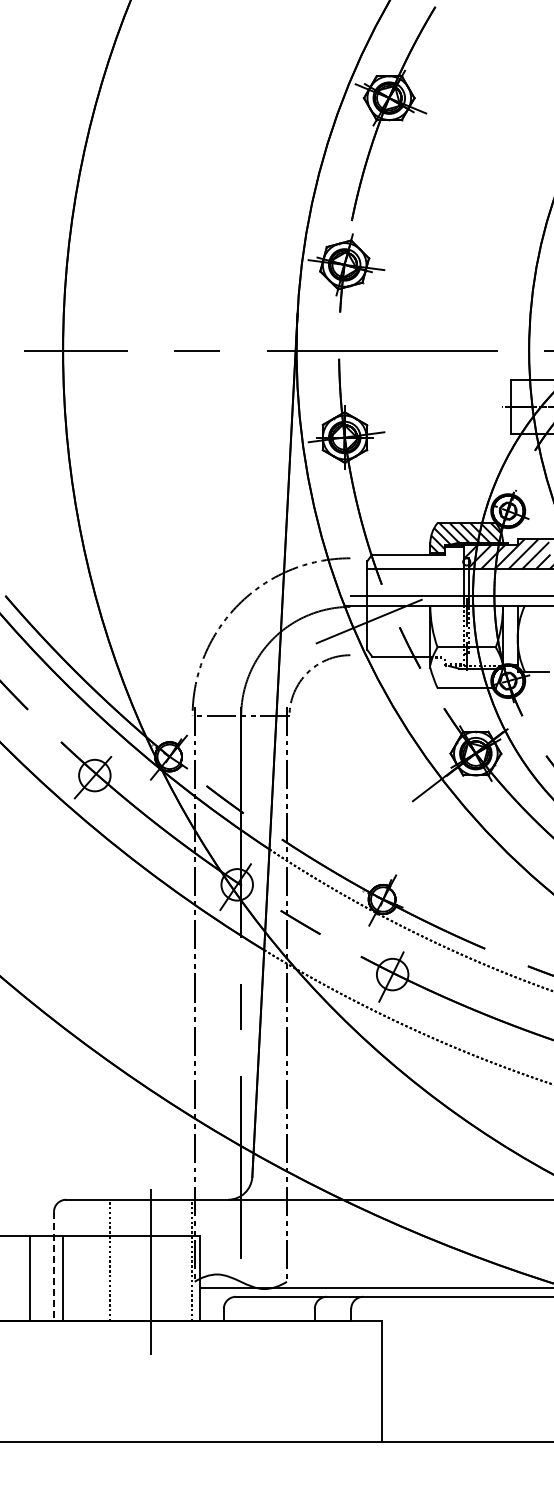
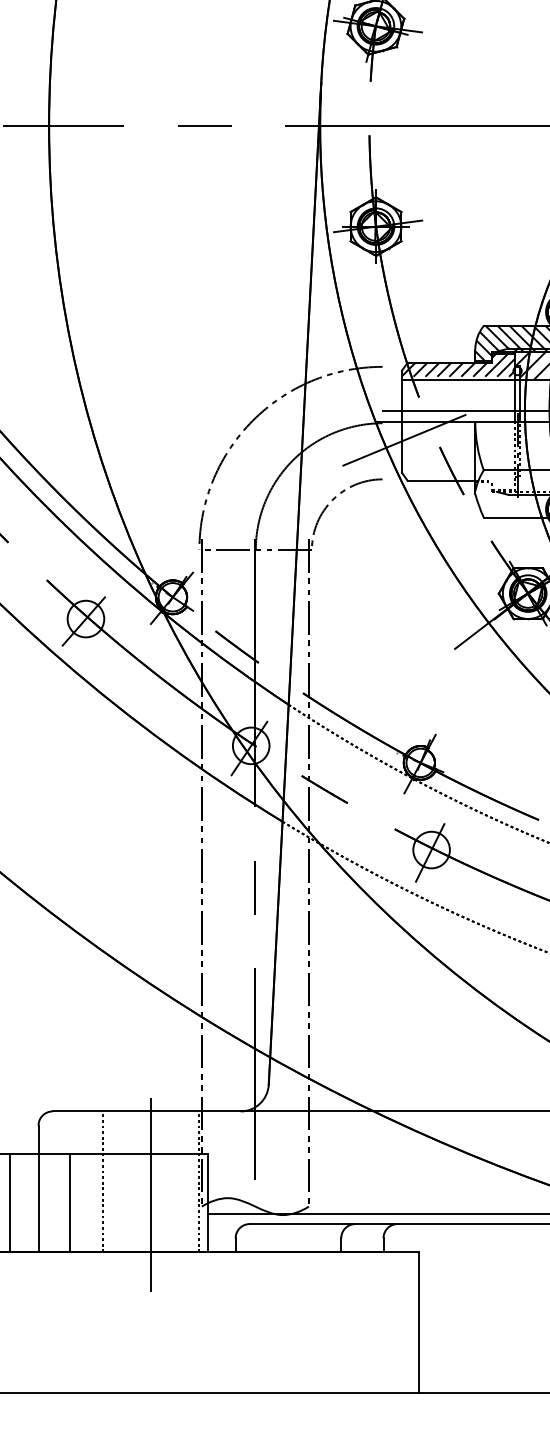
hatch: (415, 556) -> (458, 364), added
line: (54, 1266) -> (39, 1188), dashed -> solid
line: (62, 1278) -> (69, 1202), moved

